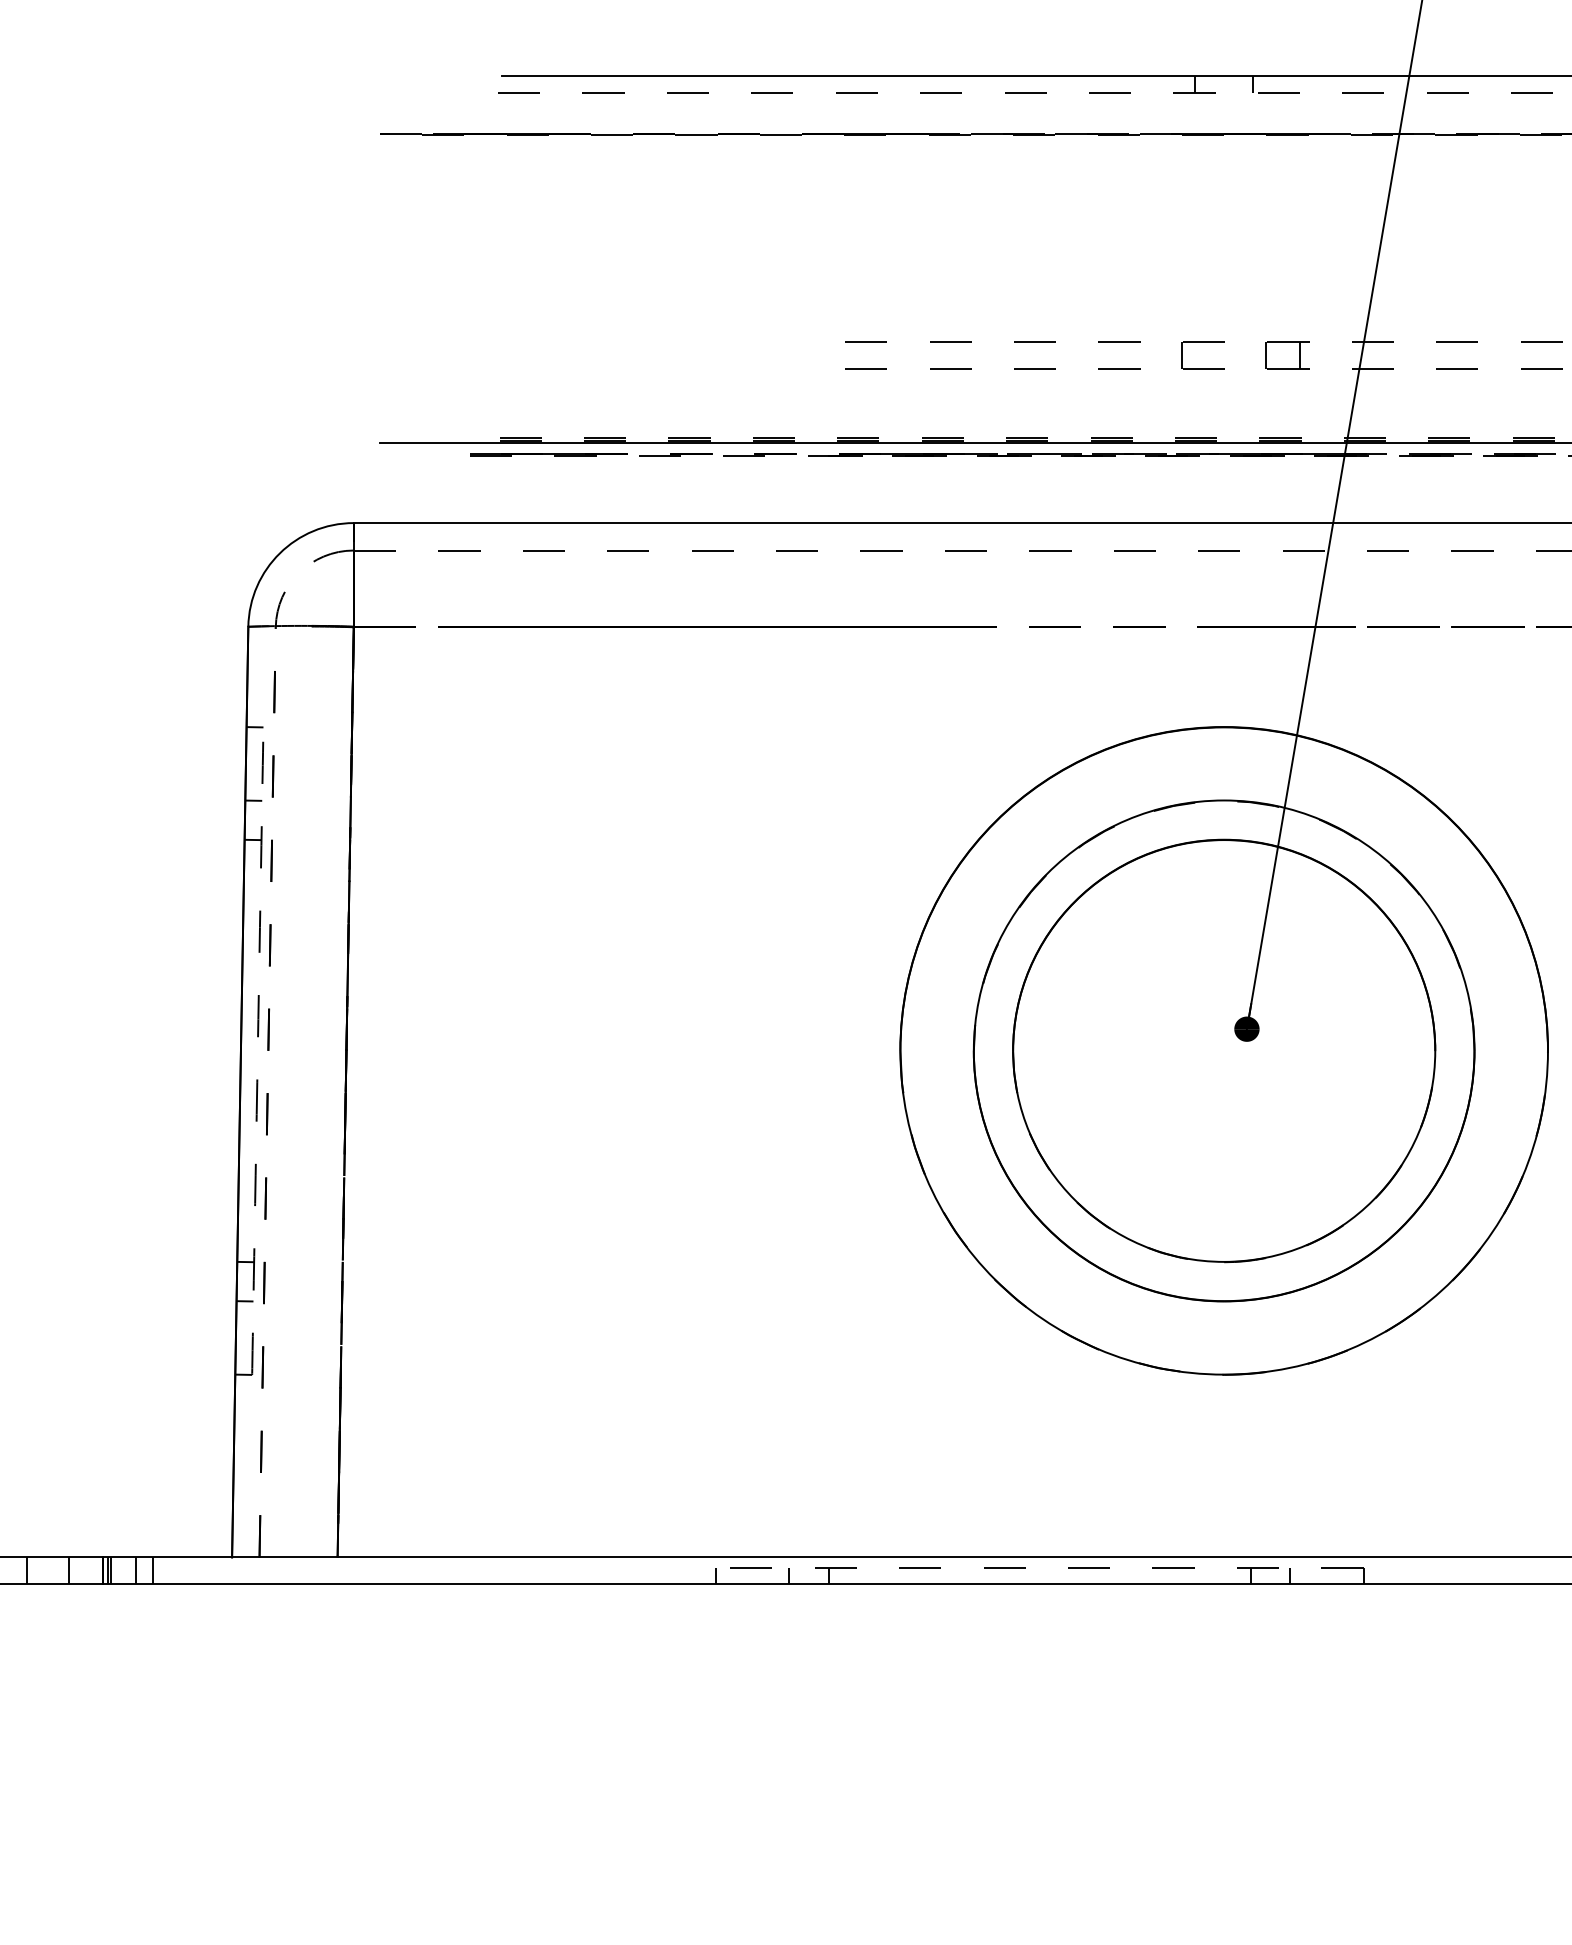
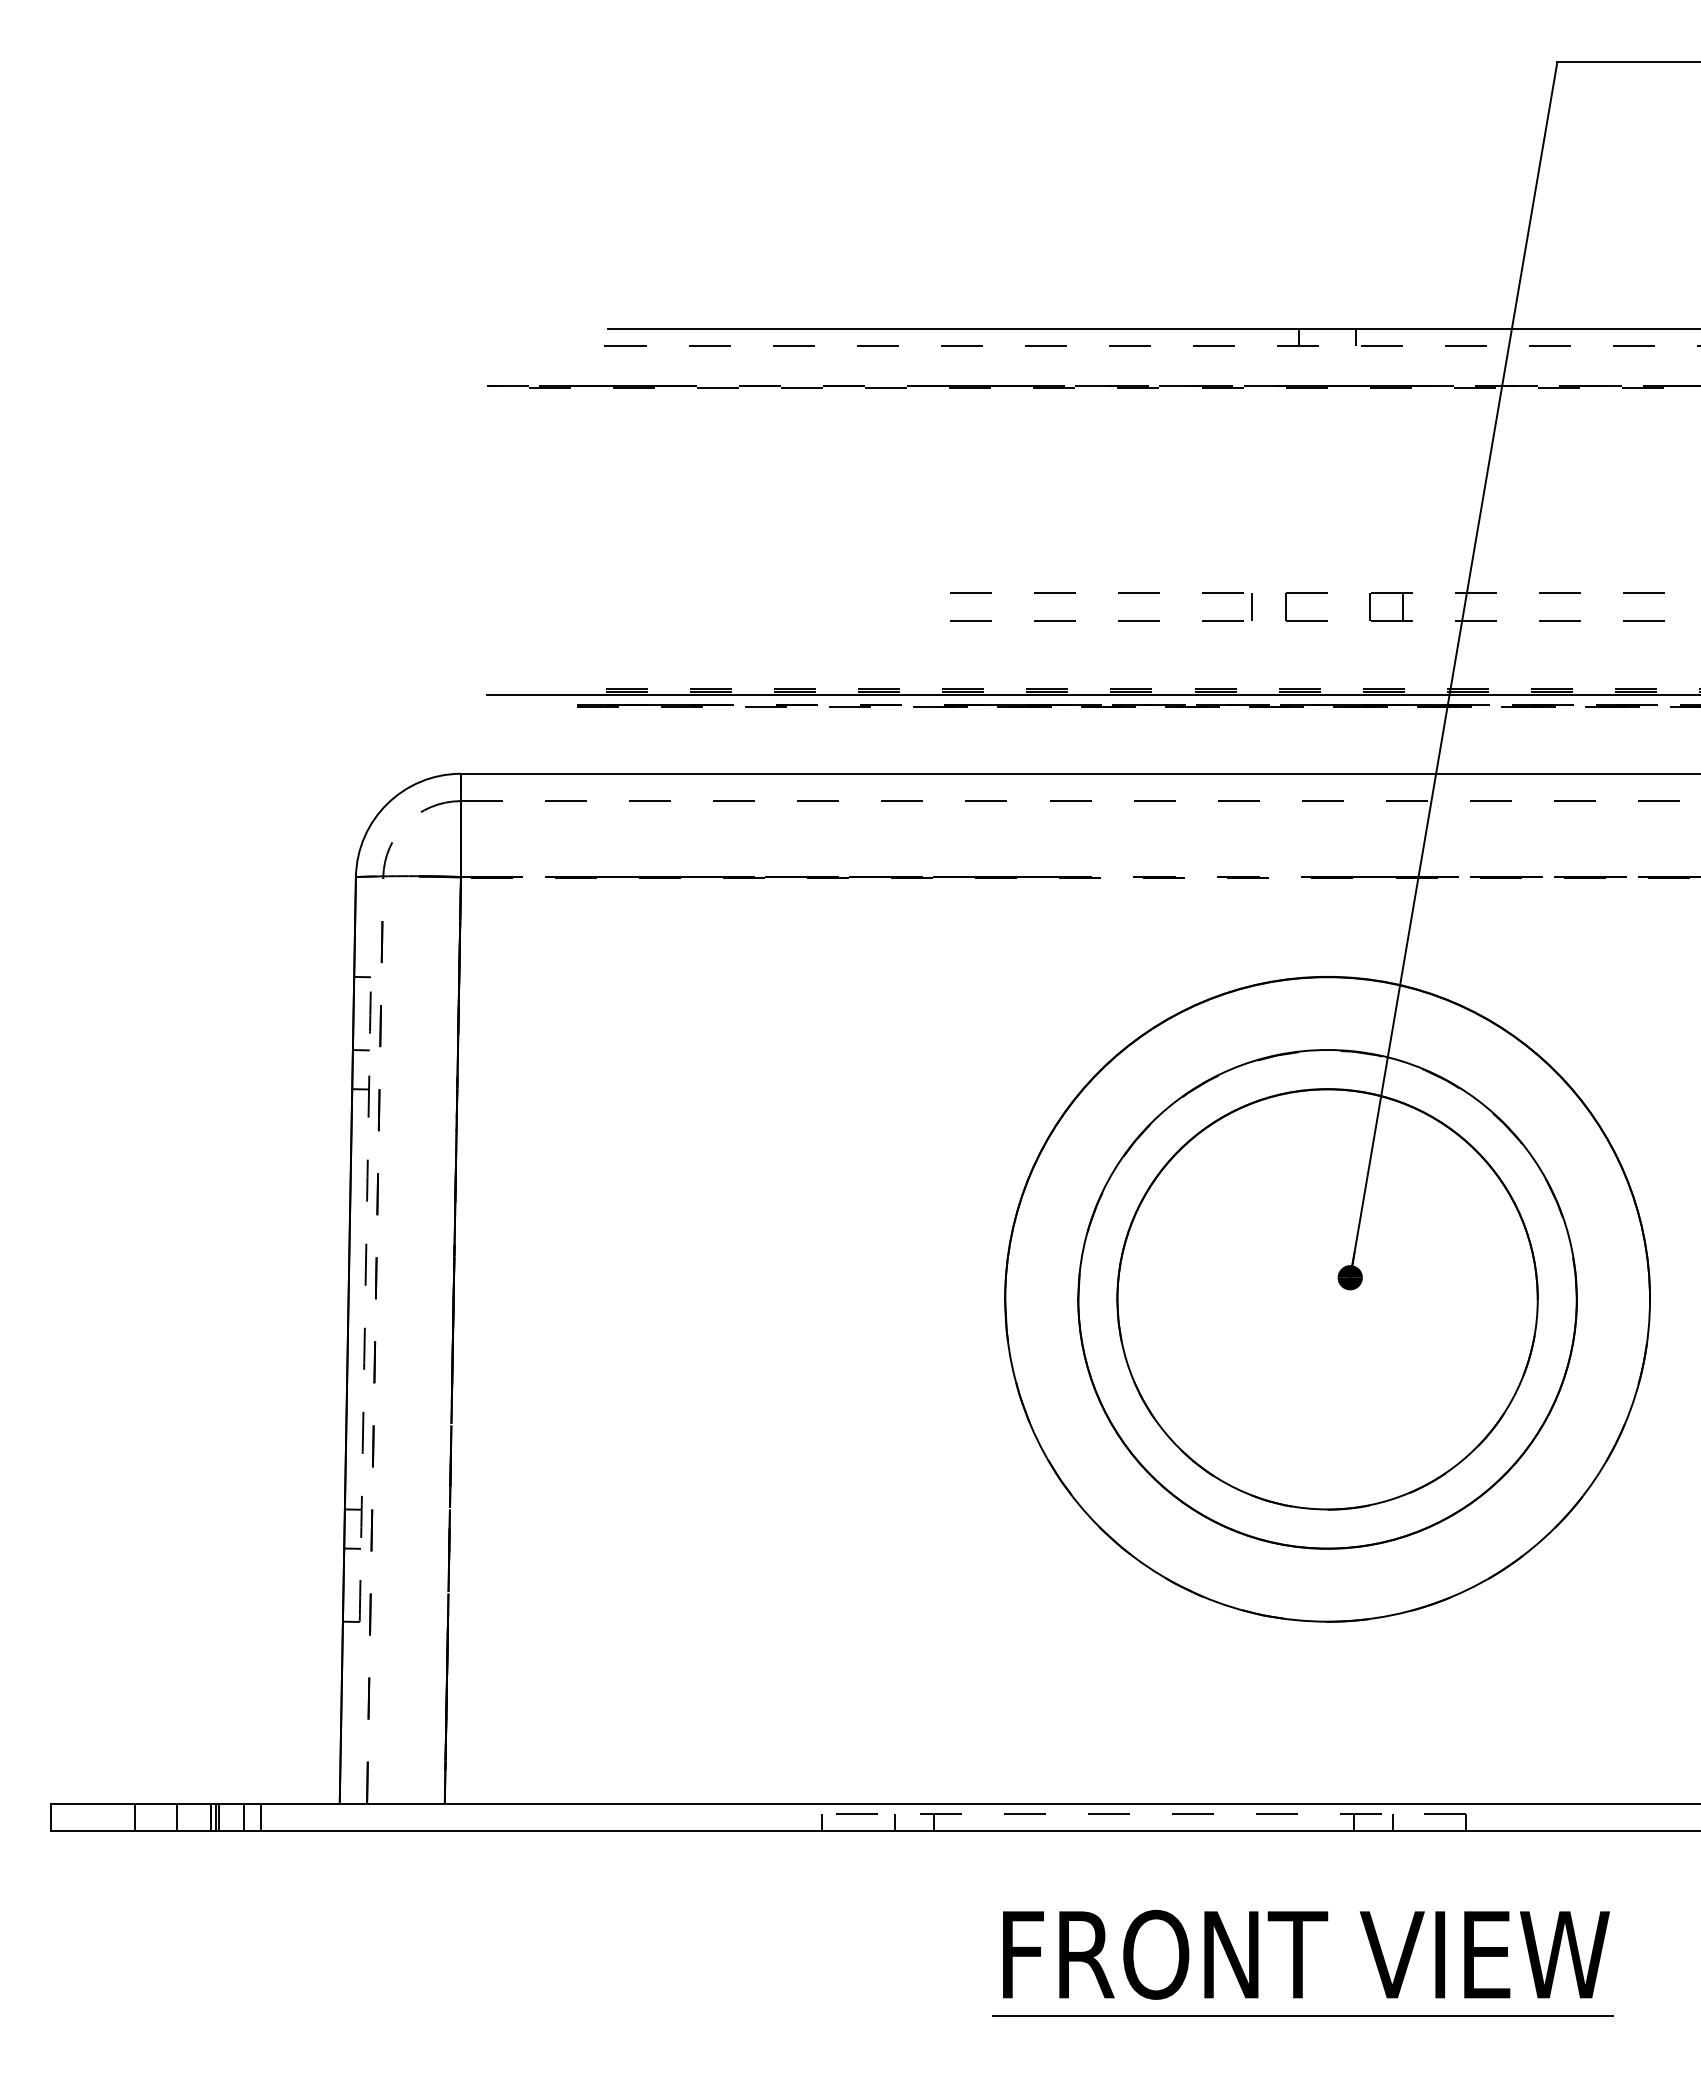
line: (1147, 355) -> (1251, 606), added
part: (1198, 1716) -> (1302, 1962), added

